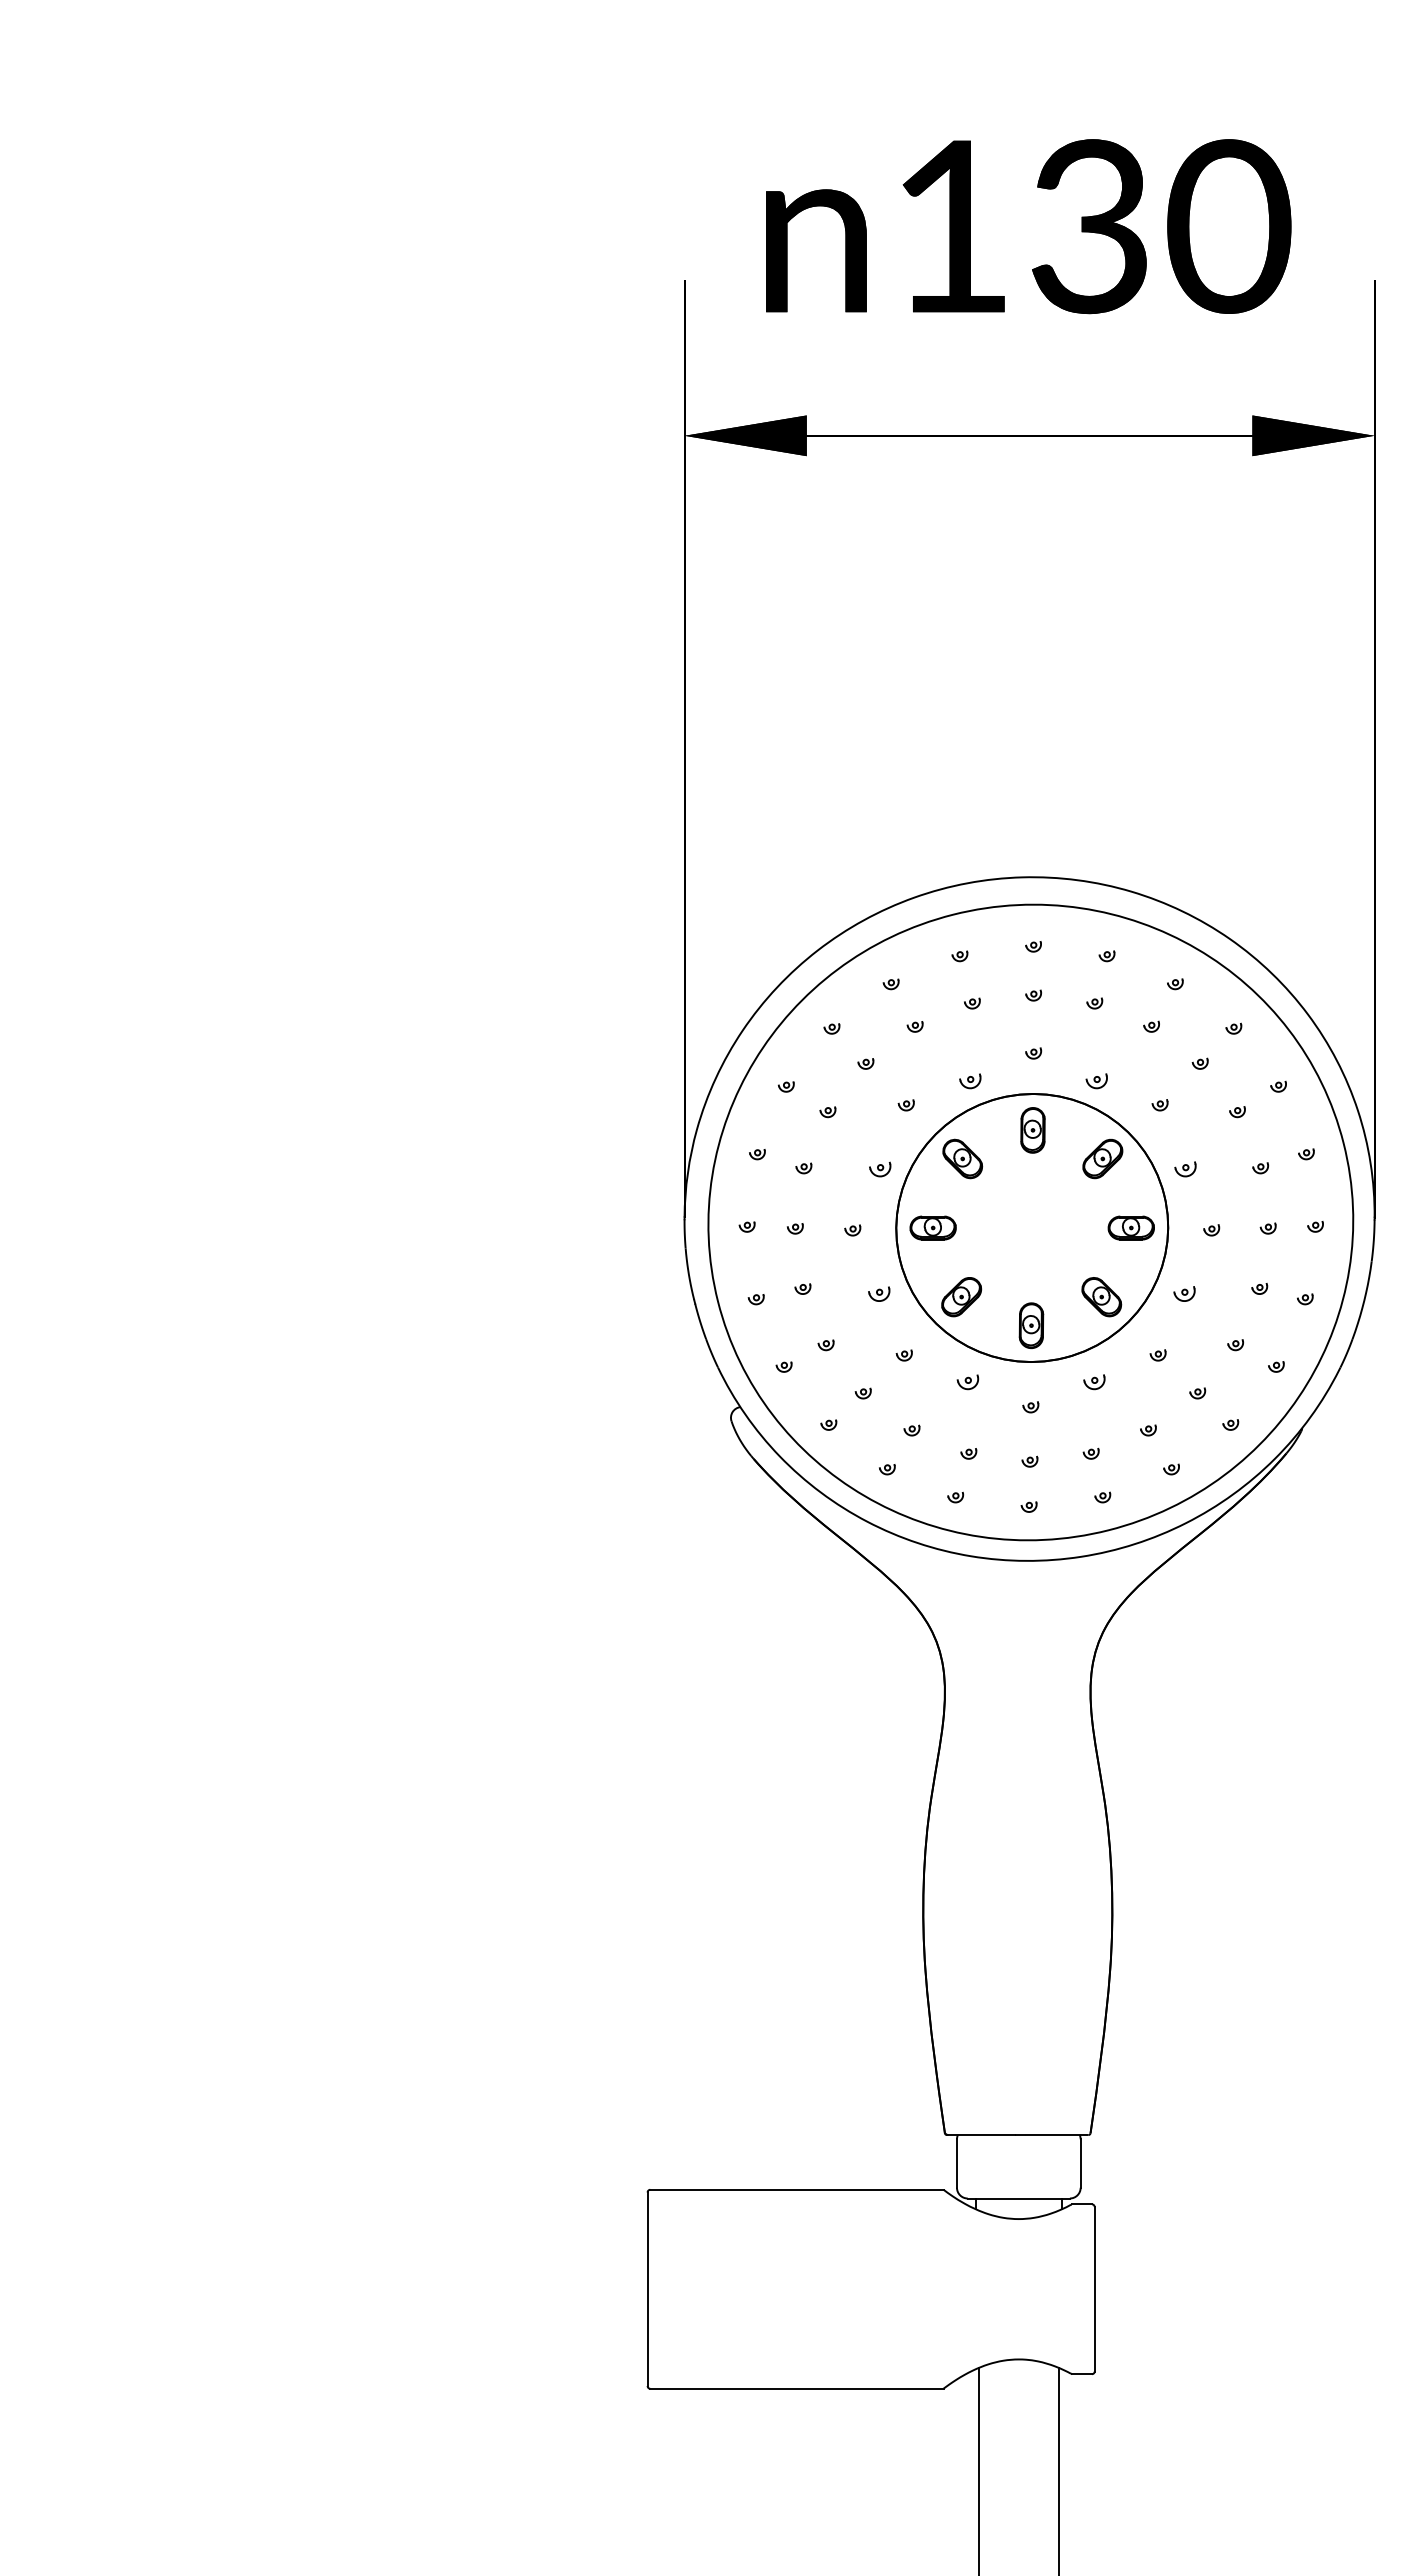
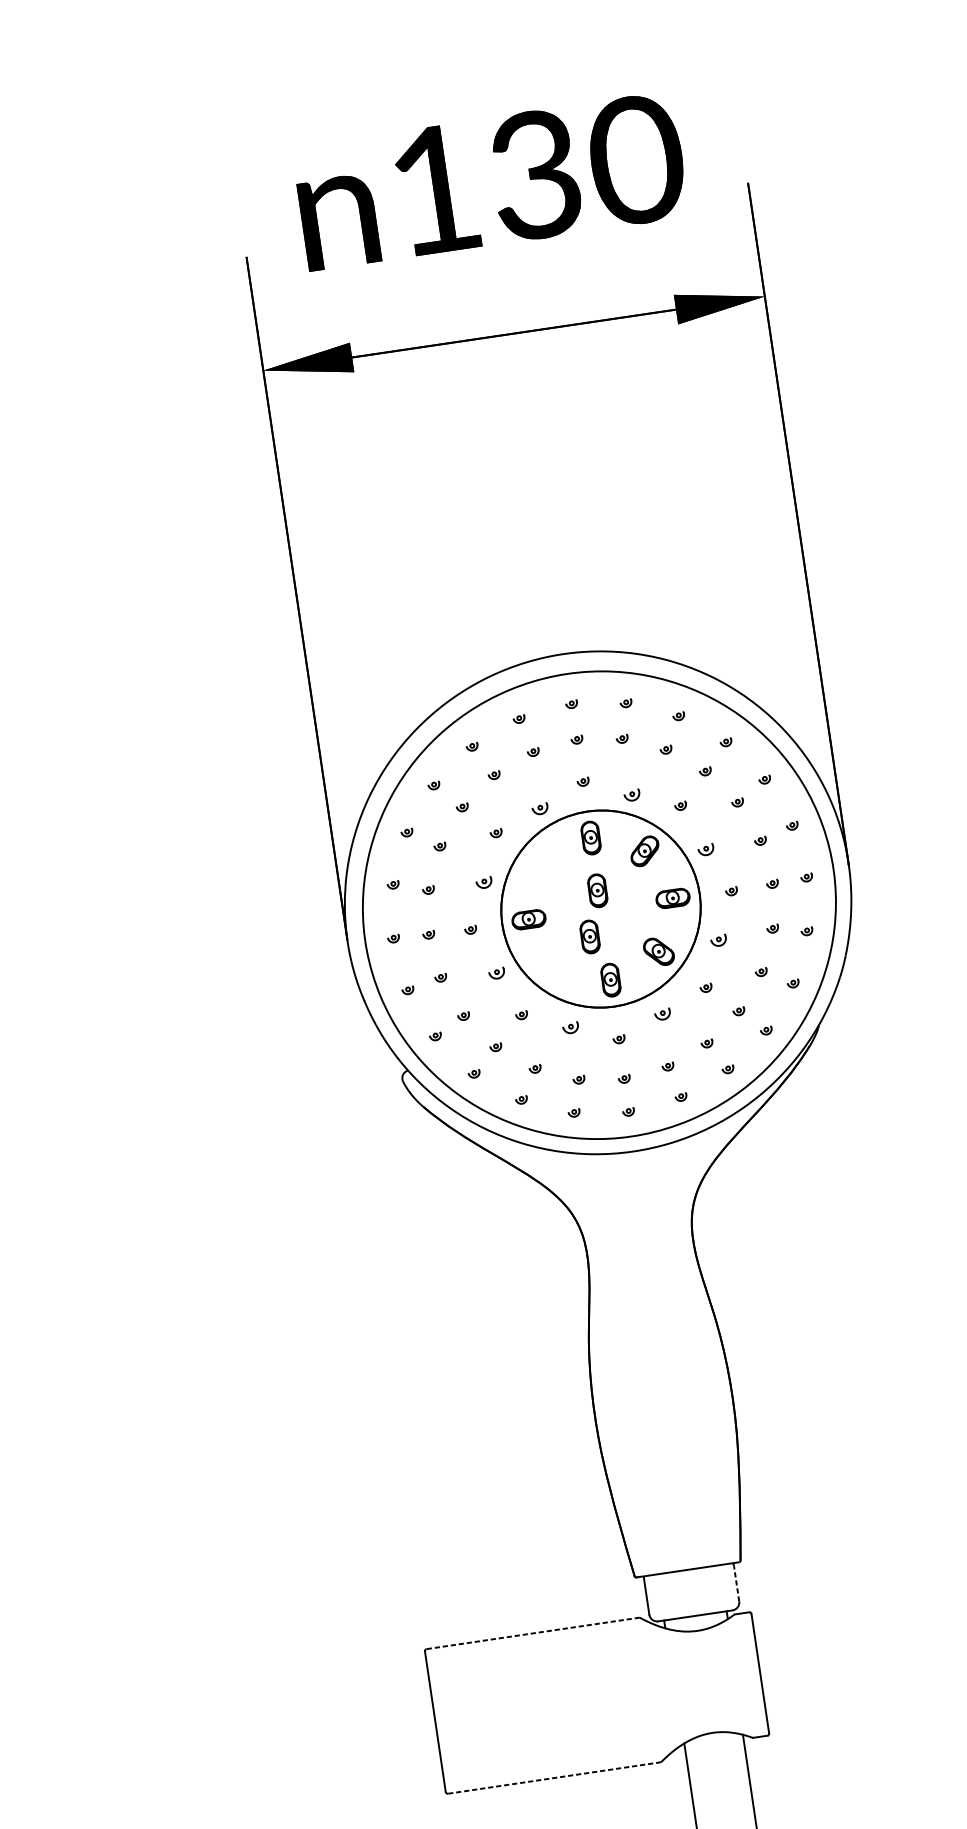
part: (962, 1158) -> (542, 866), removed
part: (1031, 1202) -> (597, 890), added
part: (1011, 1263) -> (589, 937), added
part: (961, 1297) -> (557, 967), removed
line: (1080, 2163) -> (736, 1583), solid -> dashed
line: (796, 2189) -> (532, 1633), solid -> dashed
line: (796, 2388) -> (554, 1777), solid -> dashed

